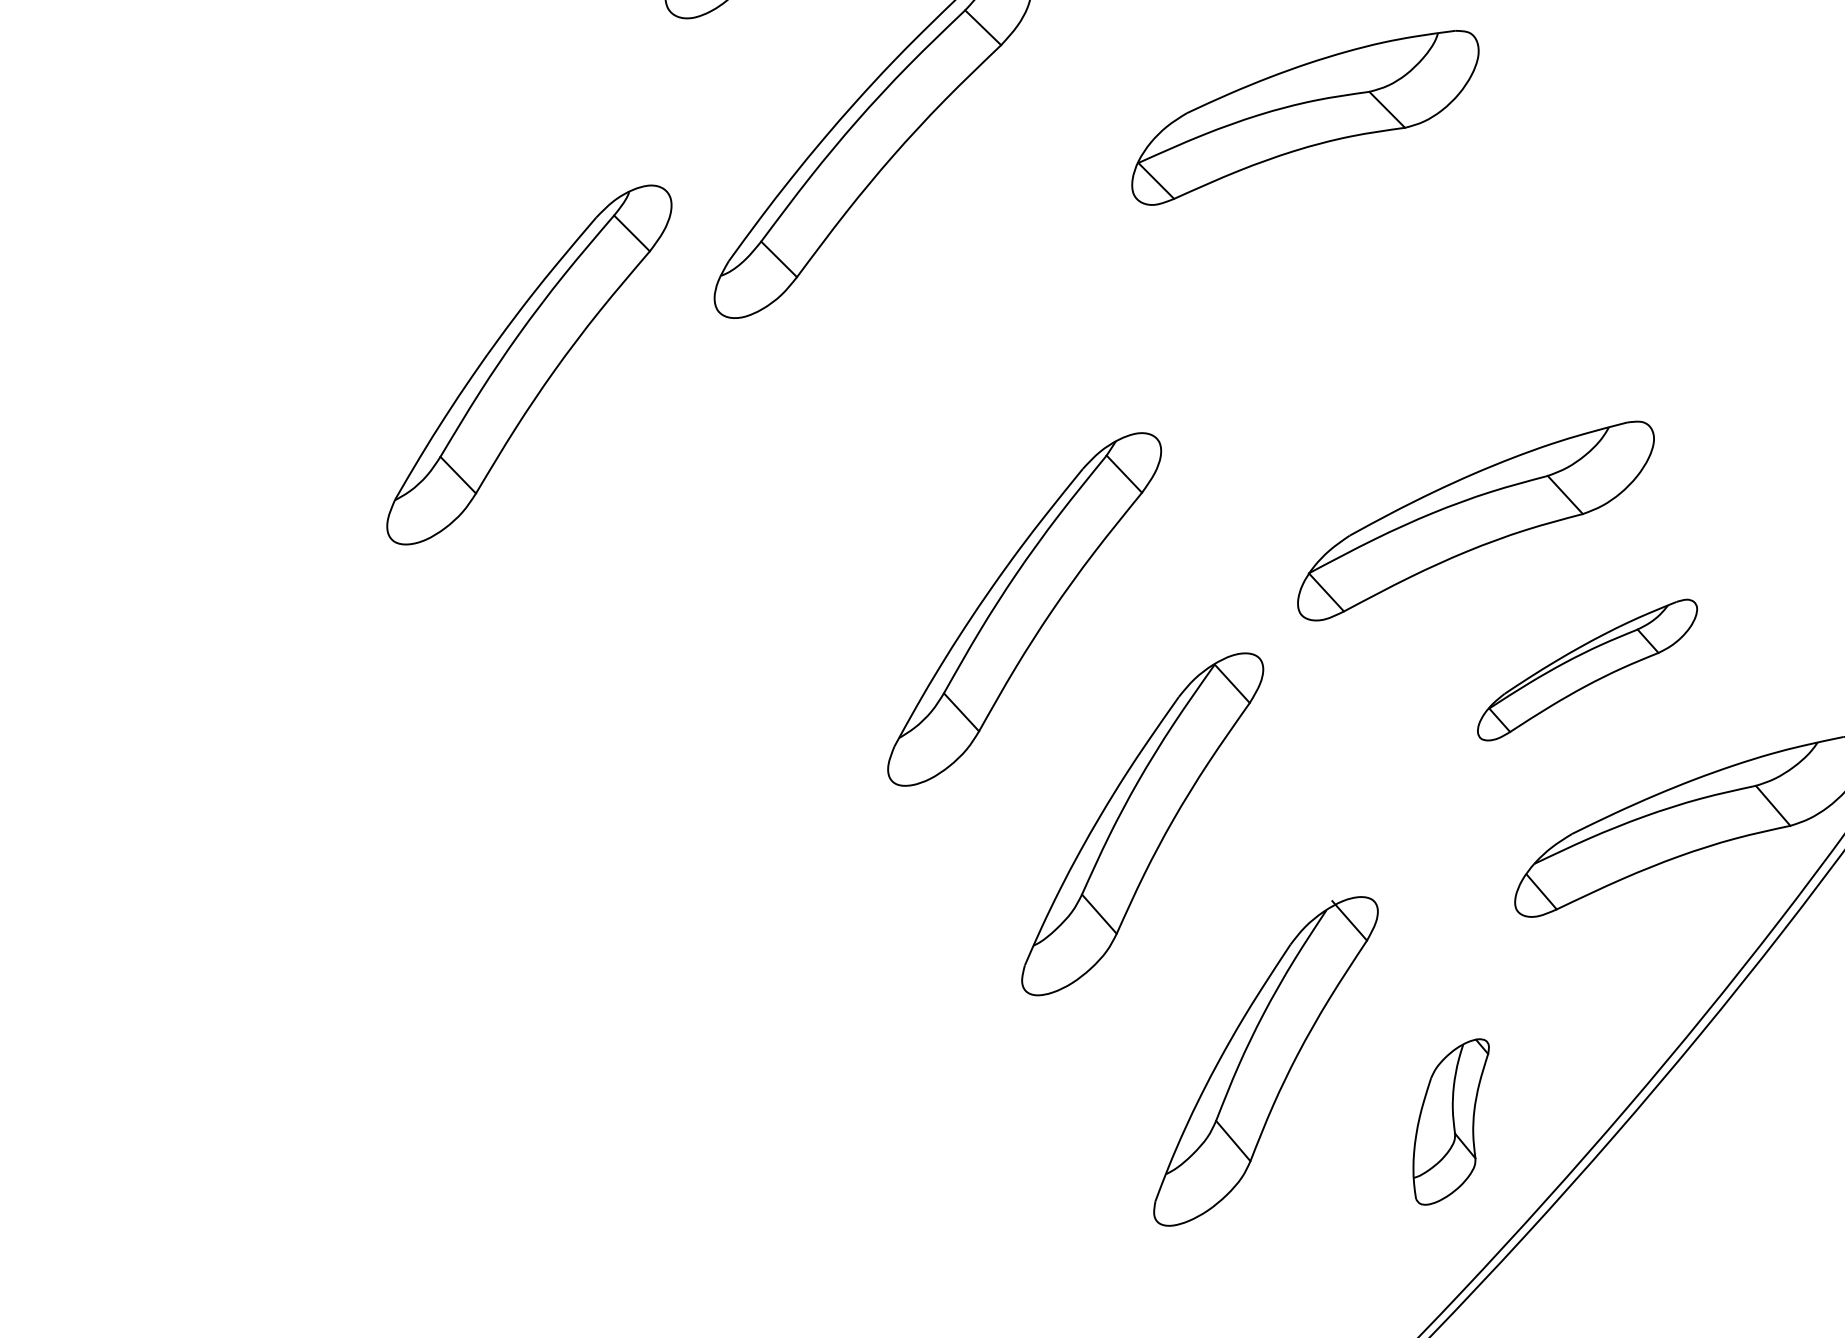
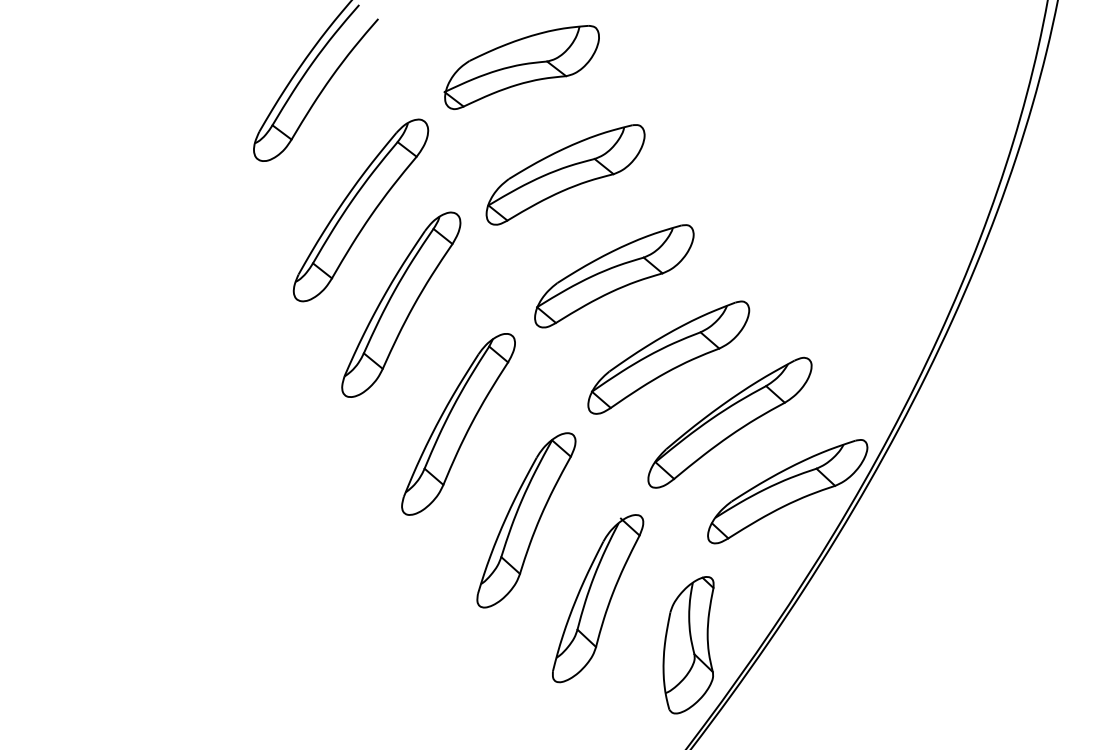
part: (1382, 339) -> (614, 276), added
part: (529, 364) -> (401, 304), moved
part: (1586, 669) -> (729, 422), size x1.67
part: (1266, 1061) -> (598, 598), moved
part: (1448, 1121) -> (688, 645), size x1.67

